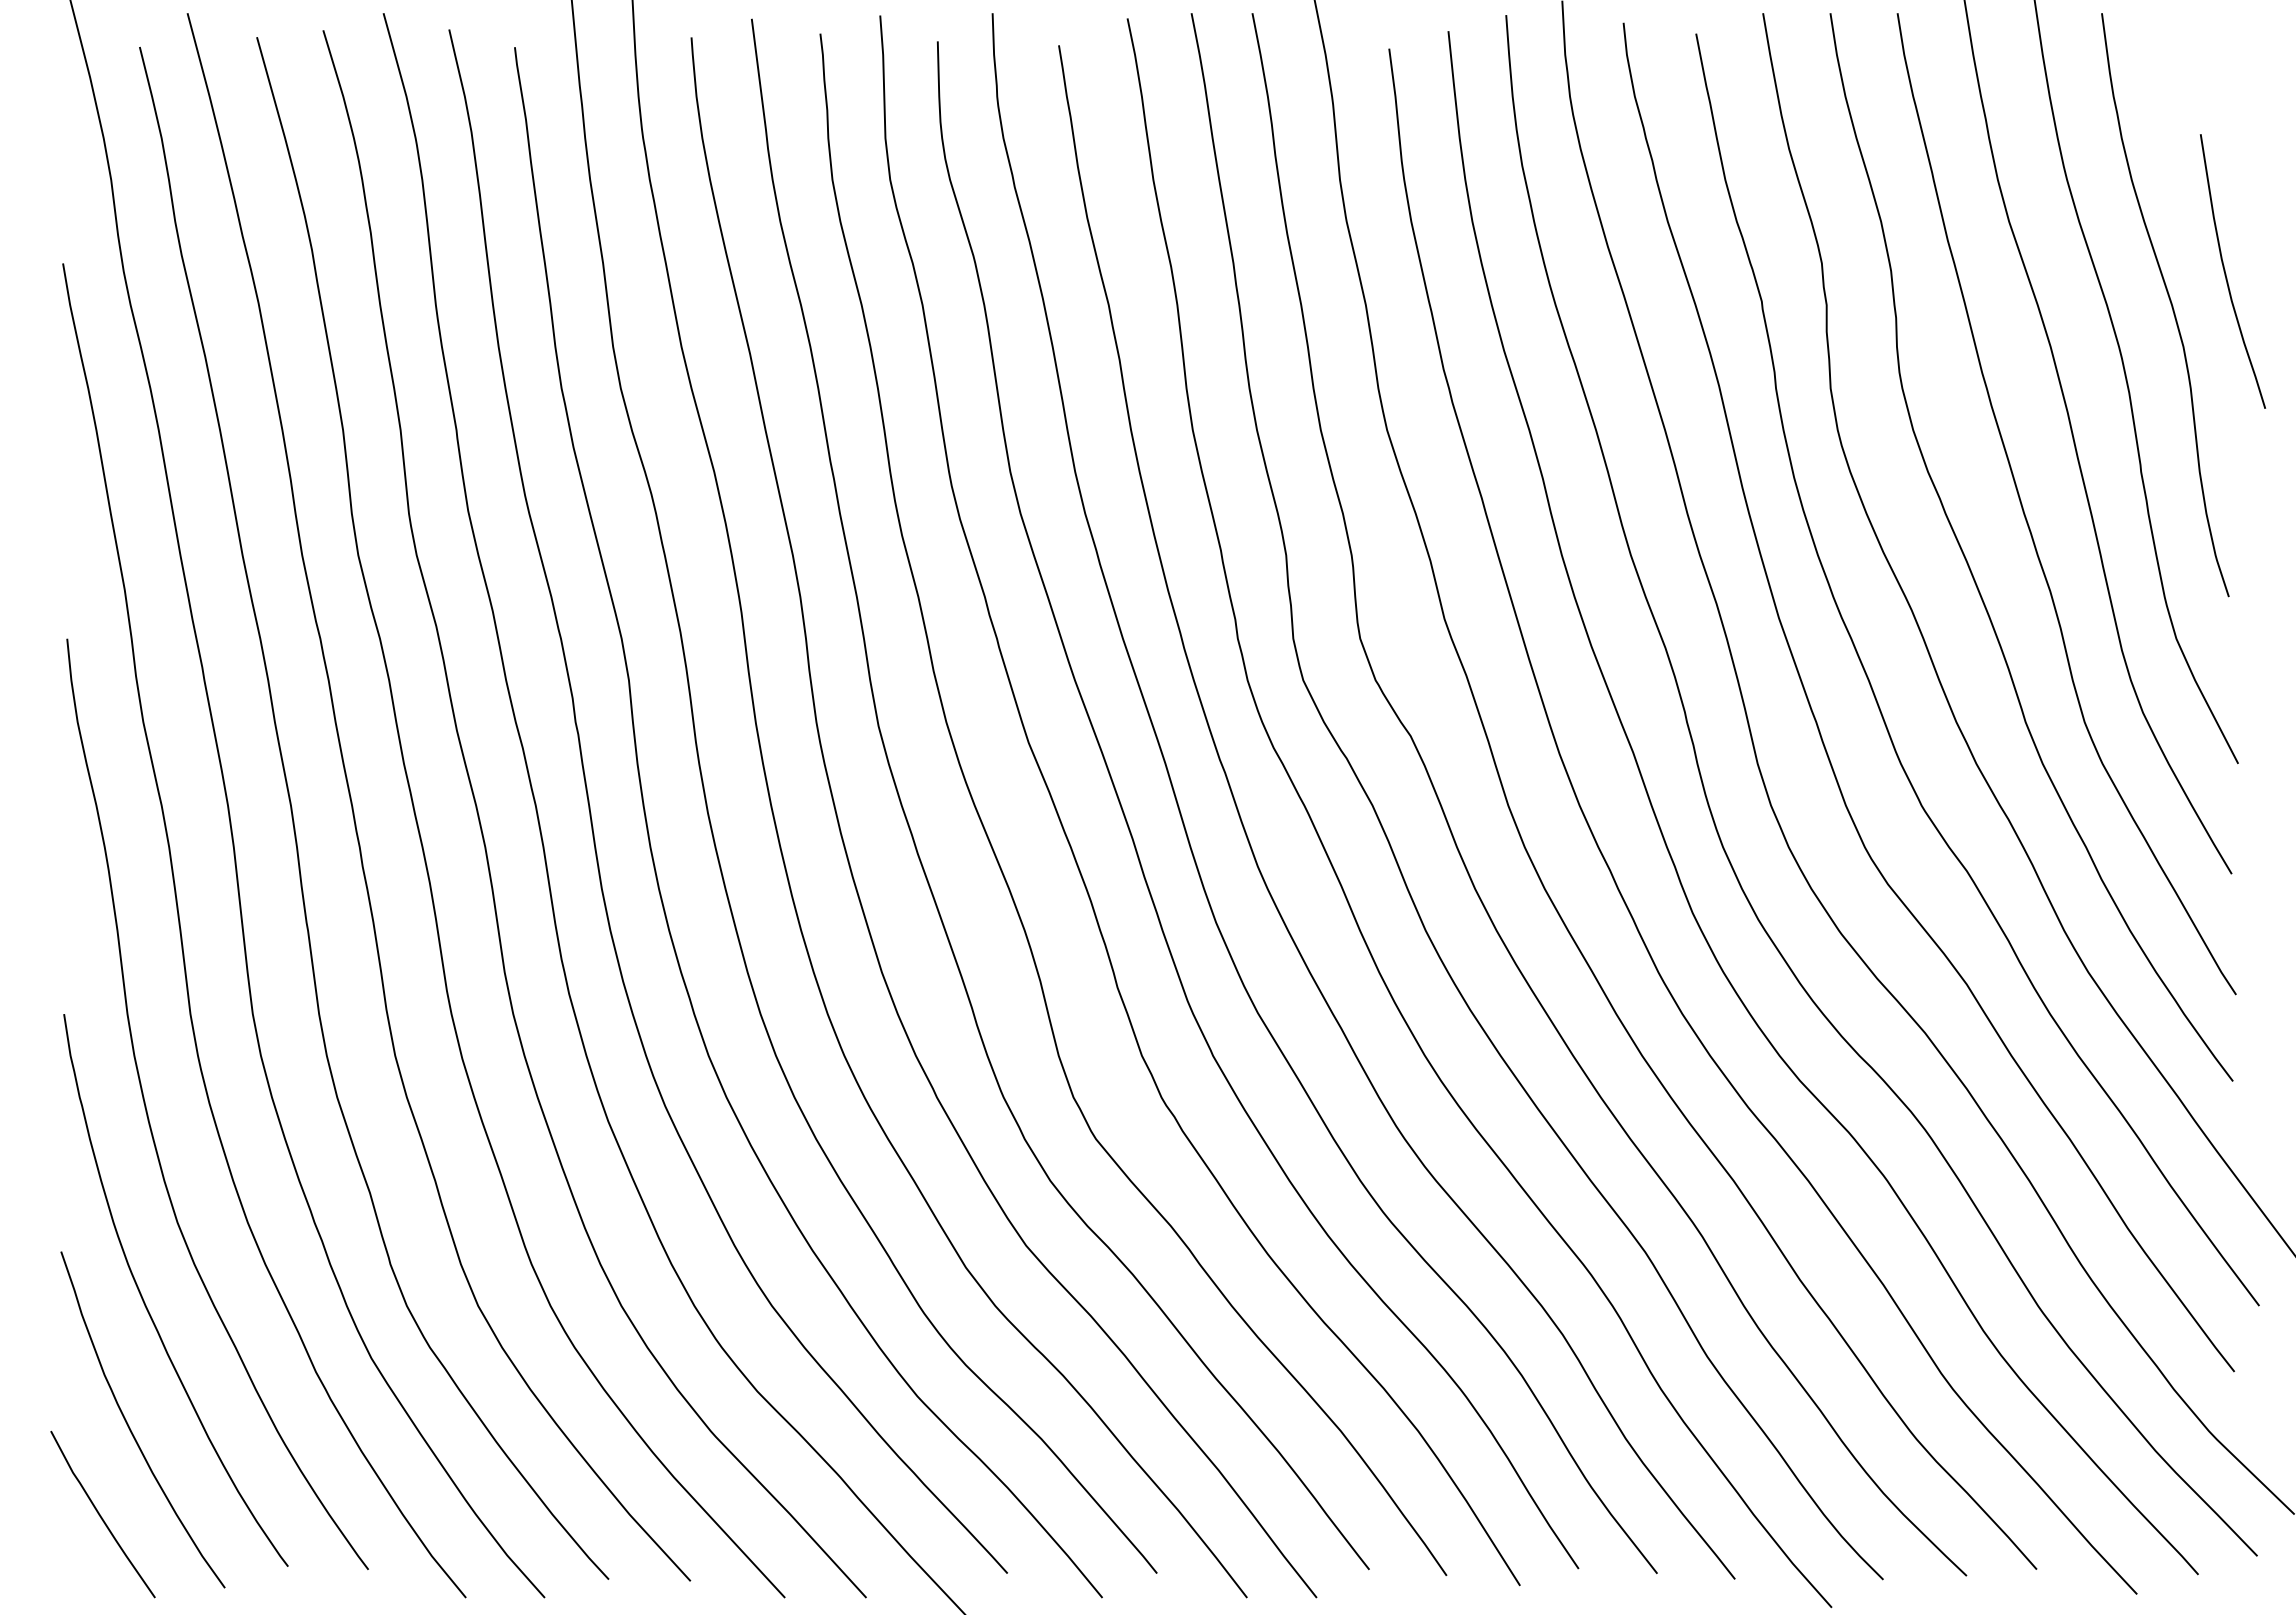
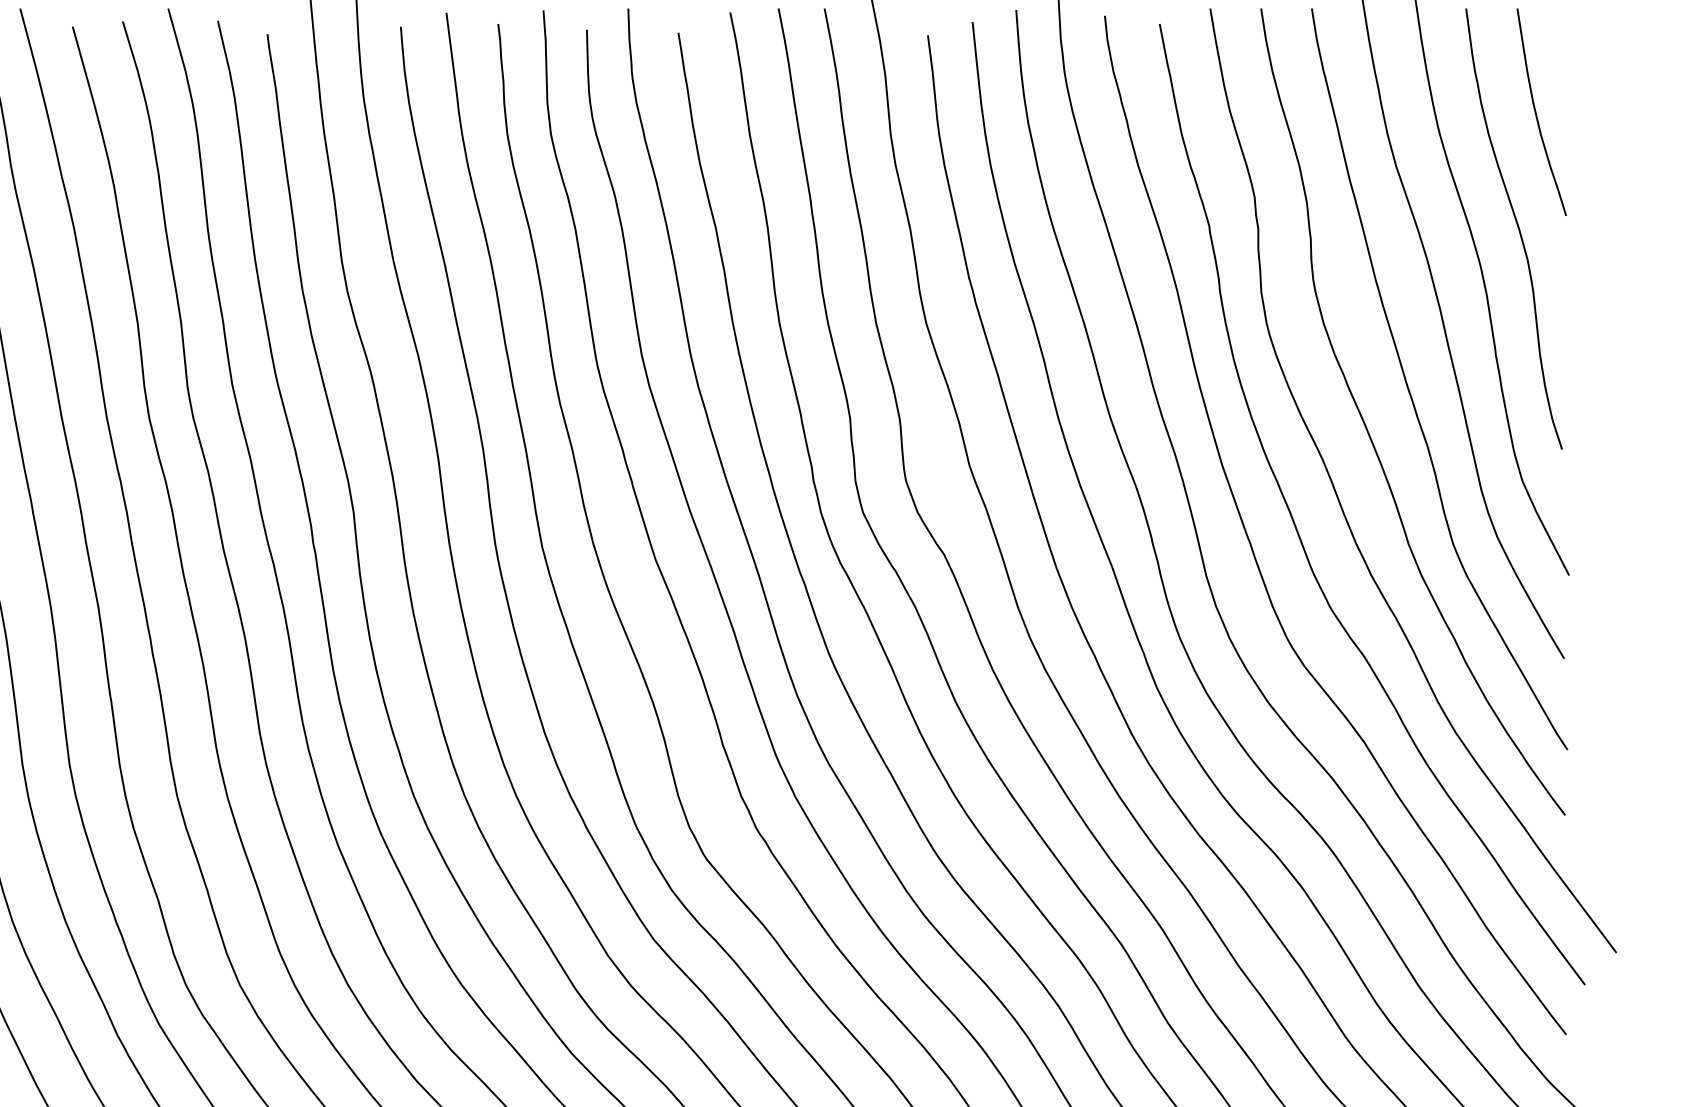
curve: (2226, 273) -> (1536, 113), moved

